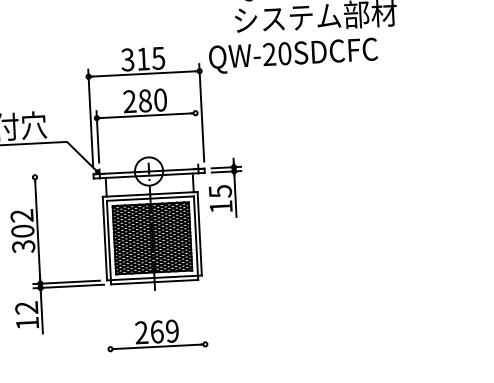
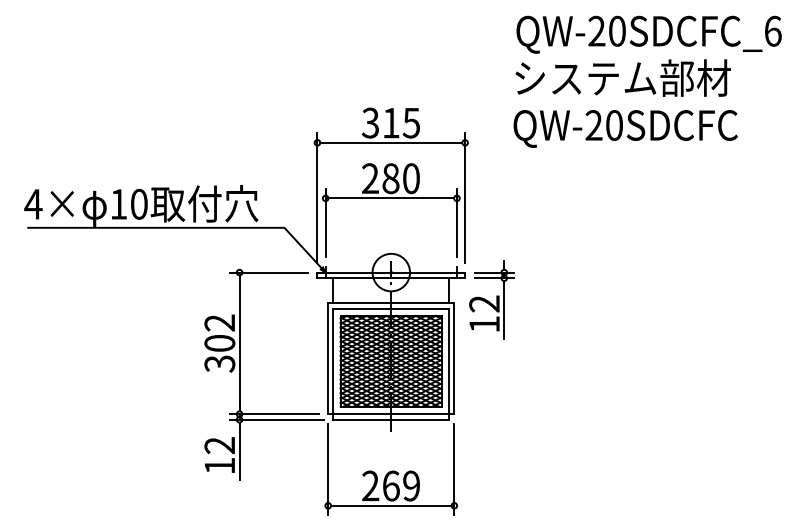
text: (293, 55) -> (625, 128), moved
line: (196, 132) -> (456, 223), added
line: (57, 176) -> (269, 272), added
text: (220, 191) -> (484, 303), 15 -> 12
line: (204, 317) -> (454, 469), added
line: (109, 321) -> (328, 469), added

